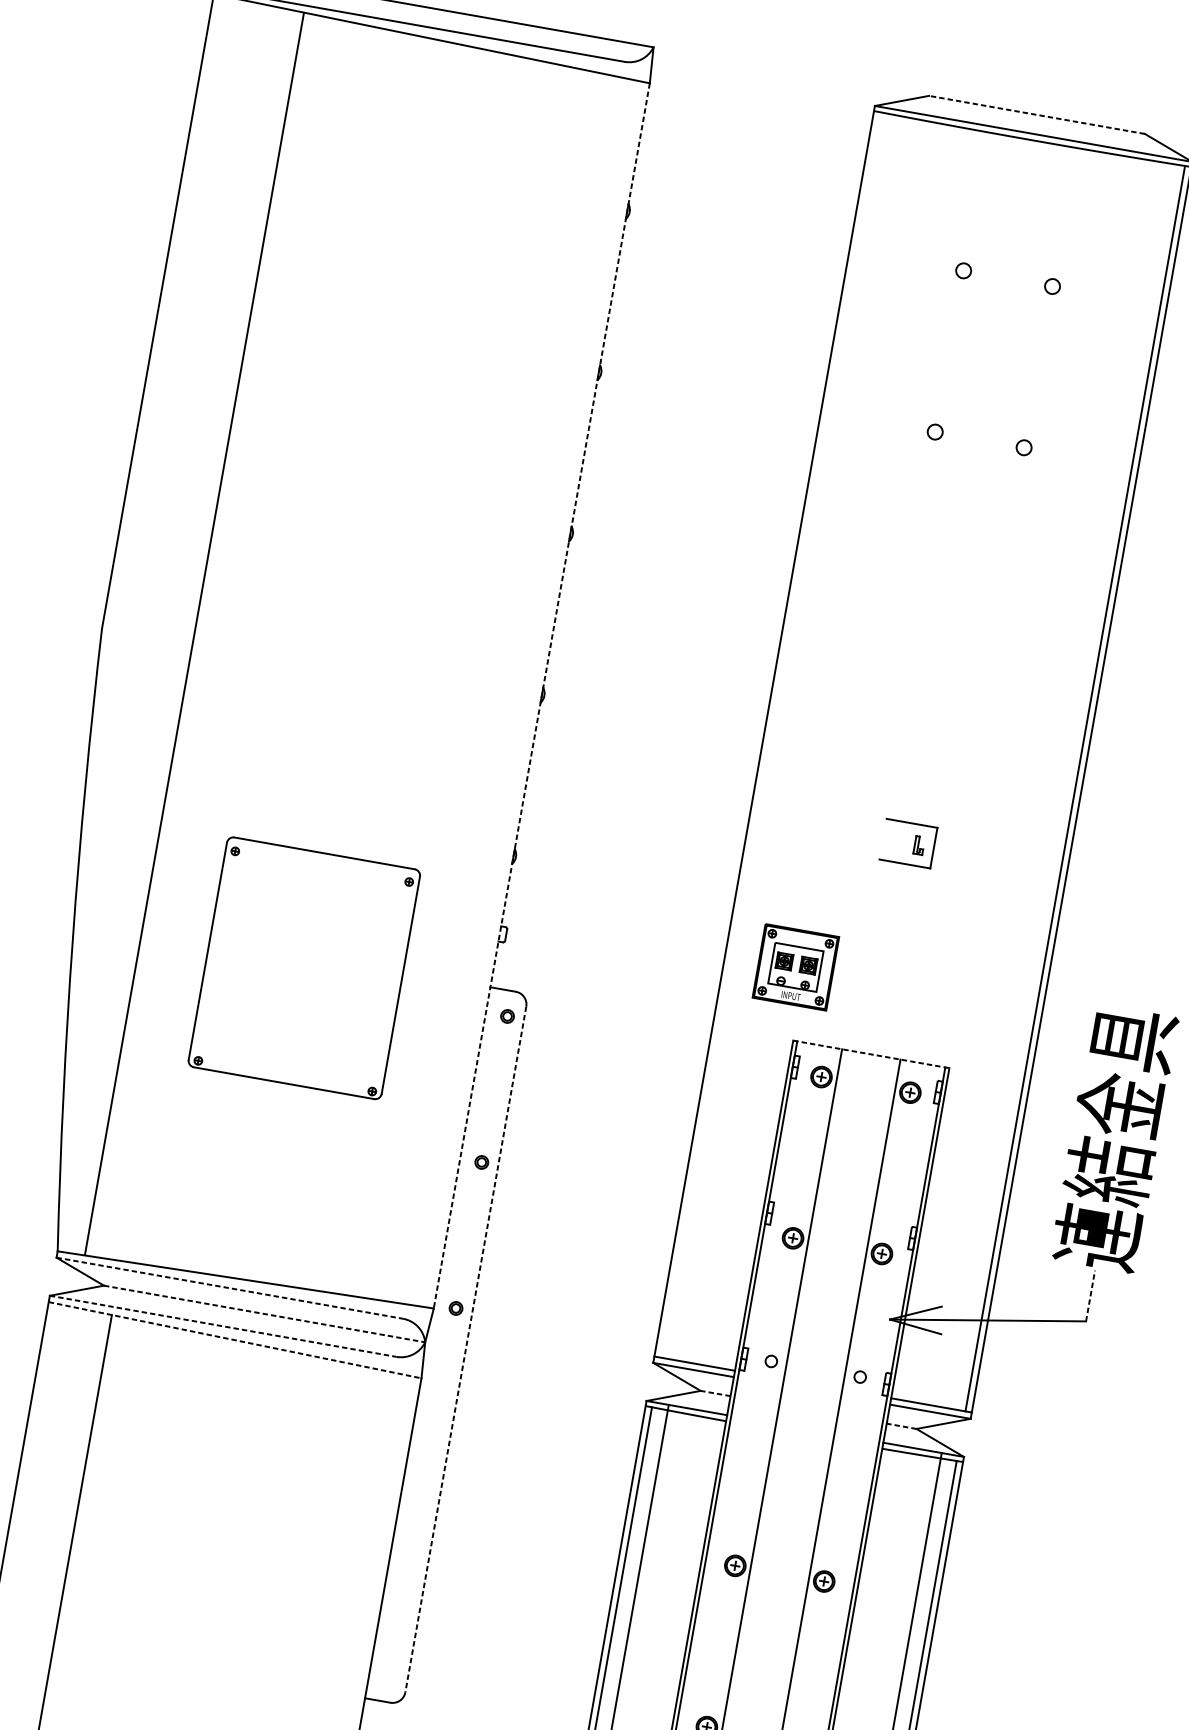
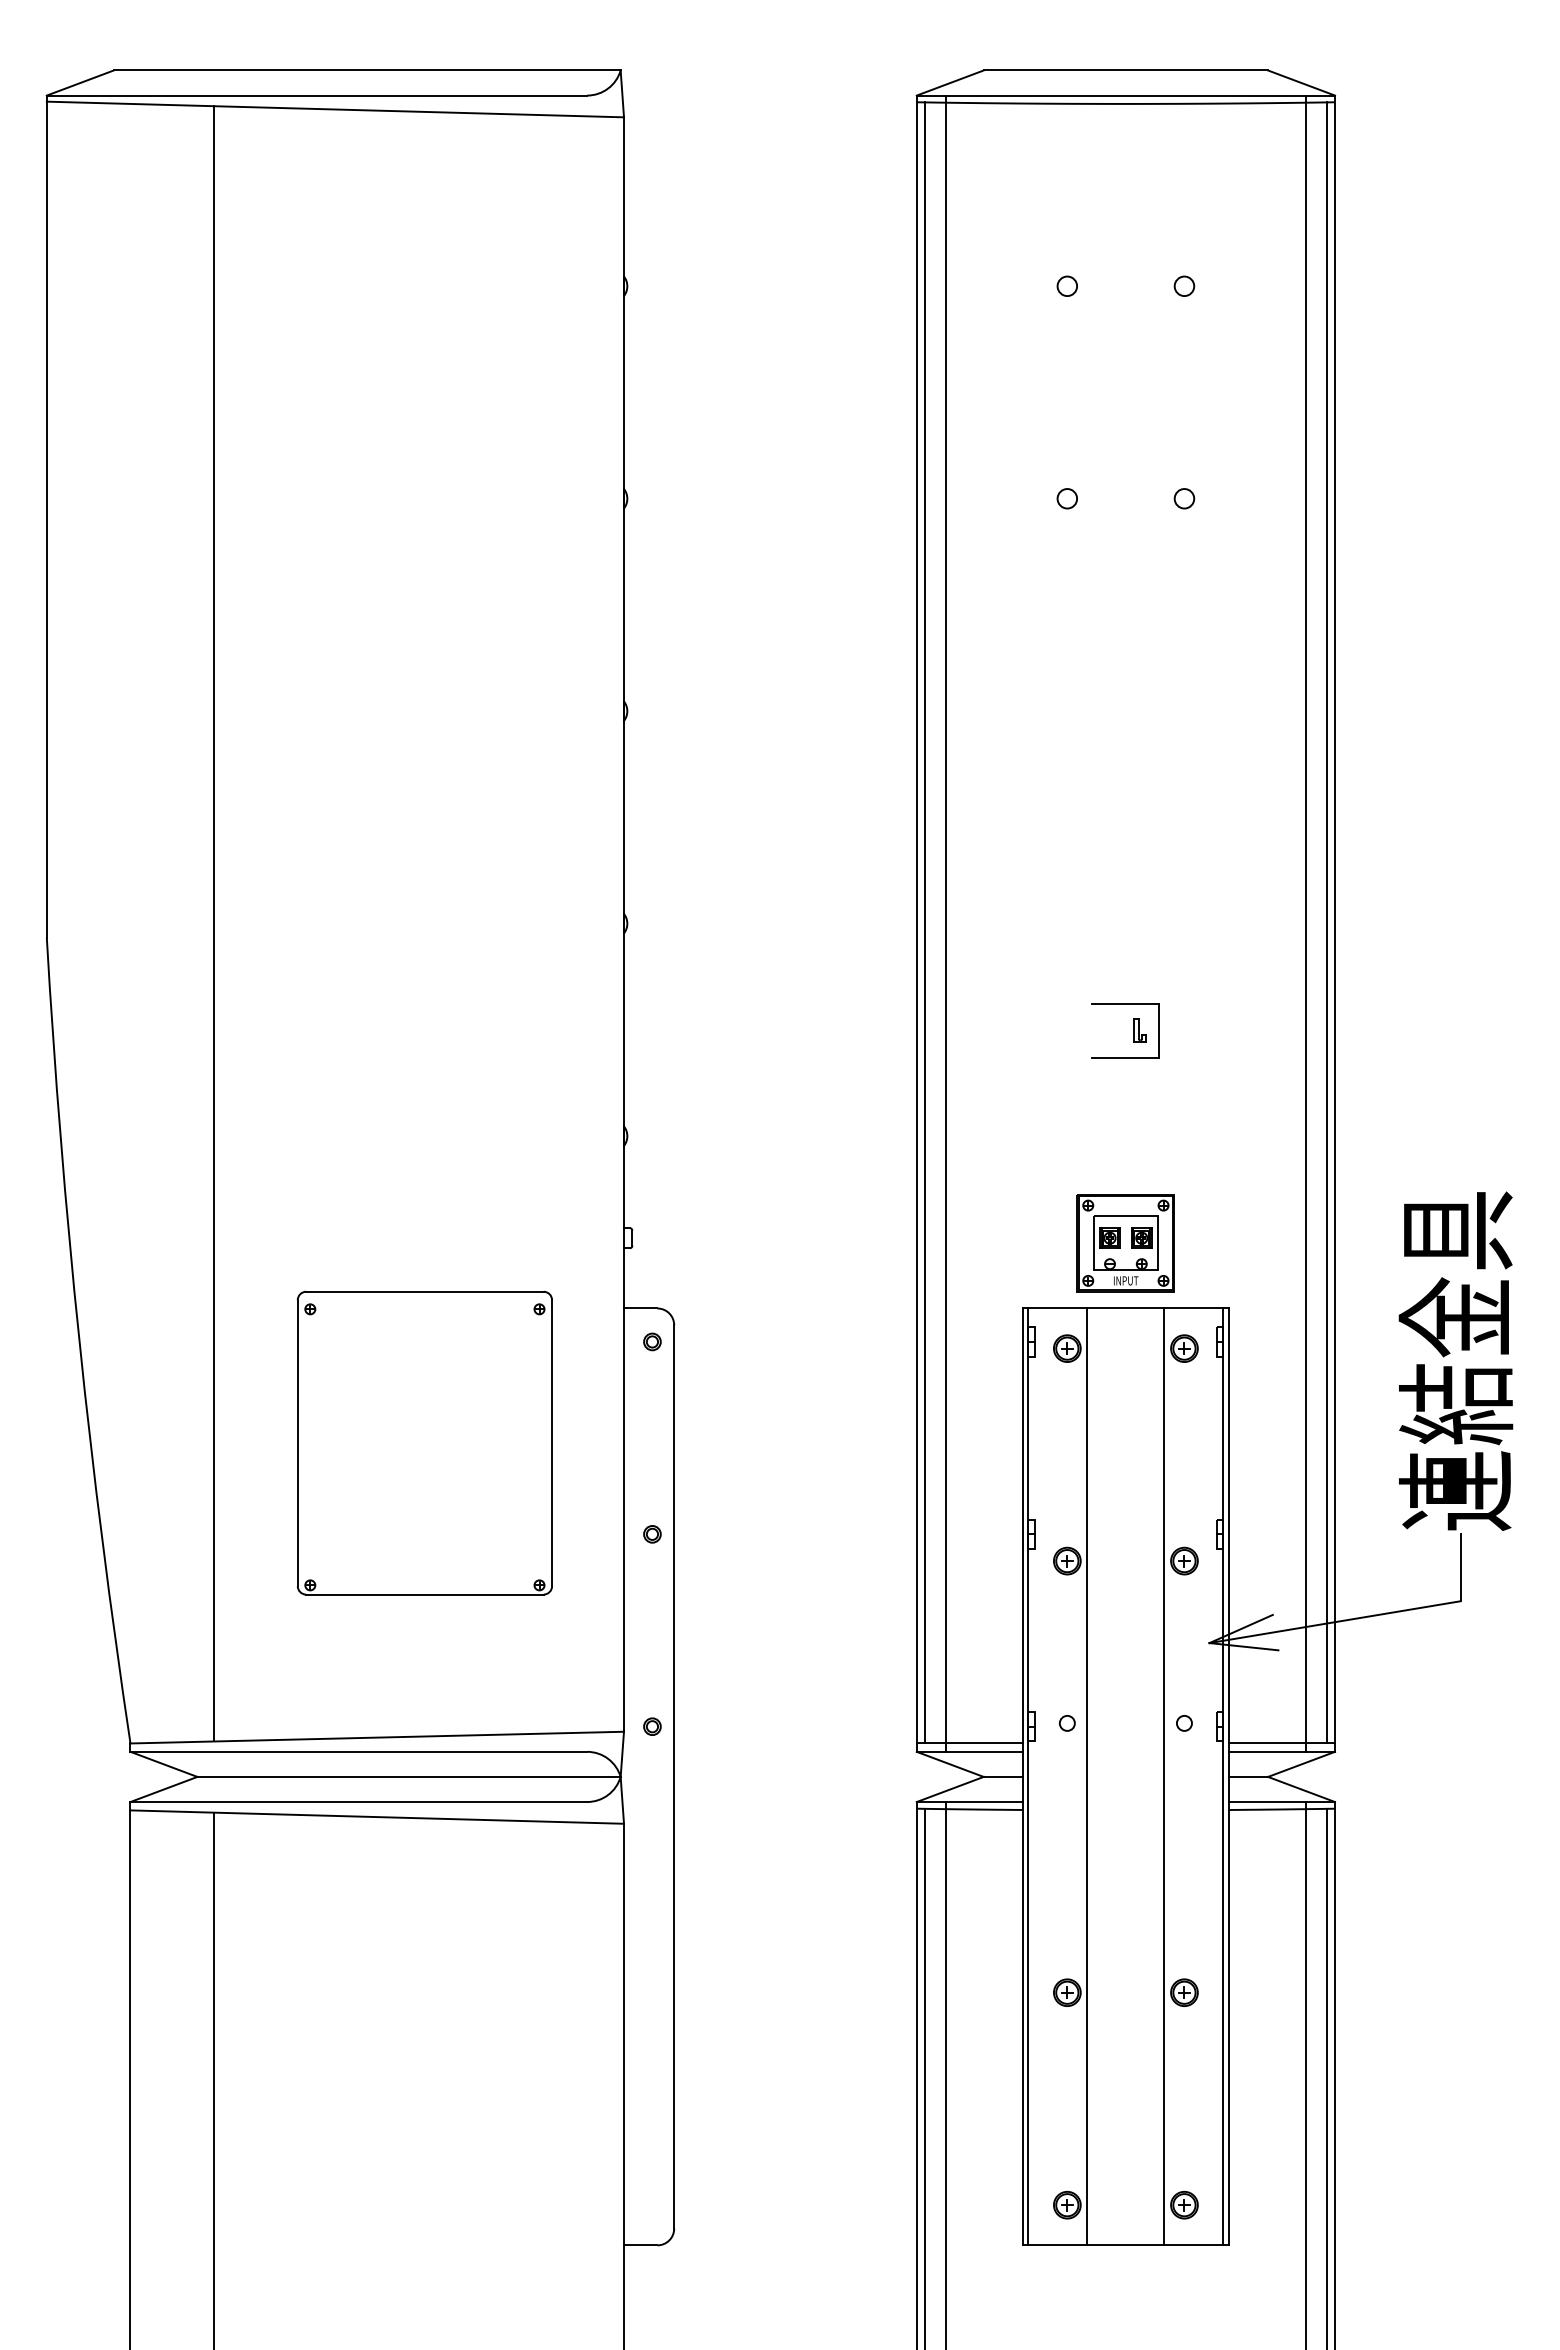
line: (1036, 114) -> (1125, 70), dashed -> solid
line: (194, 633) -> (214, 923), moved
line: (542, 696) -> (624, 925), dashed -> solid
line: (770, 734) -> (925, 922), added
line: (786, 738) -> (946, 923), added
line: (1059, 786) -> (1305, 923), added
part: (304, 967) -> (424, 1442), moved
part: (795, 967) -> (1125, 1243), moved
line: (871, 1054) -> (1125, 1308), dashed -> solid
line: (230, 1288) -> (359, 1751), dashed -> solid
line: (1090, 1295) -> (1460, 1567), dashed -> solid
line: (265, 1313) -> (409, 1776), dashed -> solid
line: (223, 1326) -> (359, 1802), dashed -> solid
line: (235, 1340) -> (377, 1817), dashed -> solid
line: (466, 1349) -> (674, 1776), dashed -> solid
line: (715, 1393) -> (1003, 1776), dashed -> solid
line: (901, 1426) -> (1248, 1776), dashed -> solid

